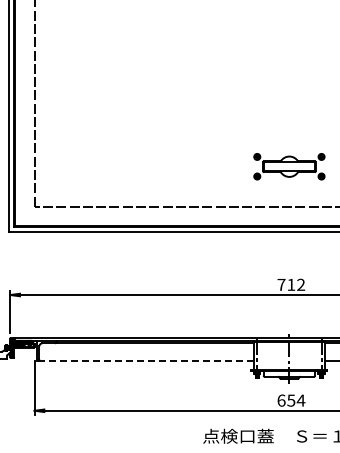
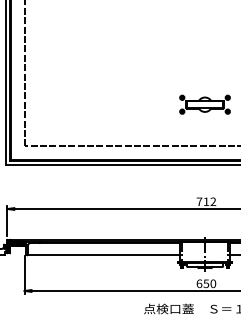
part: (289, 166) -> (205, 104), moved
line: (144, 360) -> (102, 255), dashed -> solid
text: (300, 400) -> (212, 283), 654 -> 650

